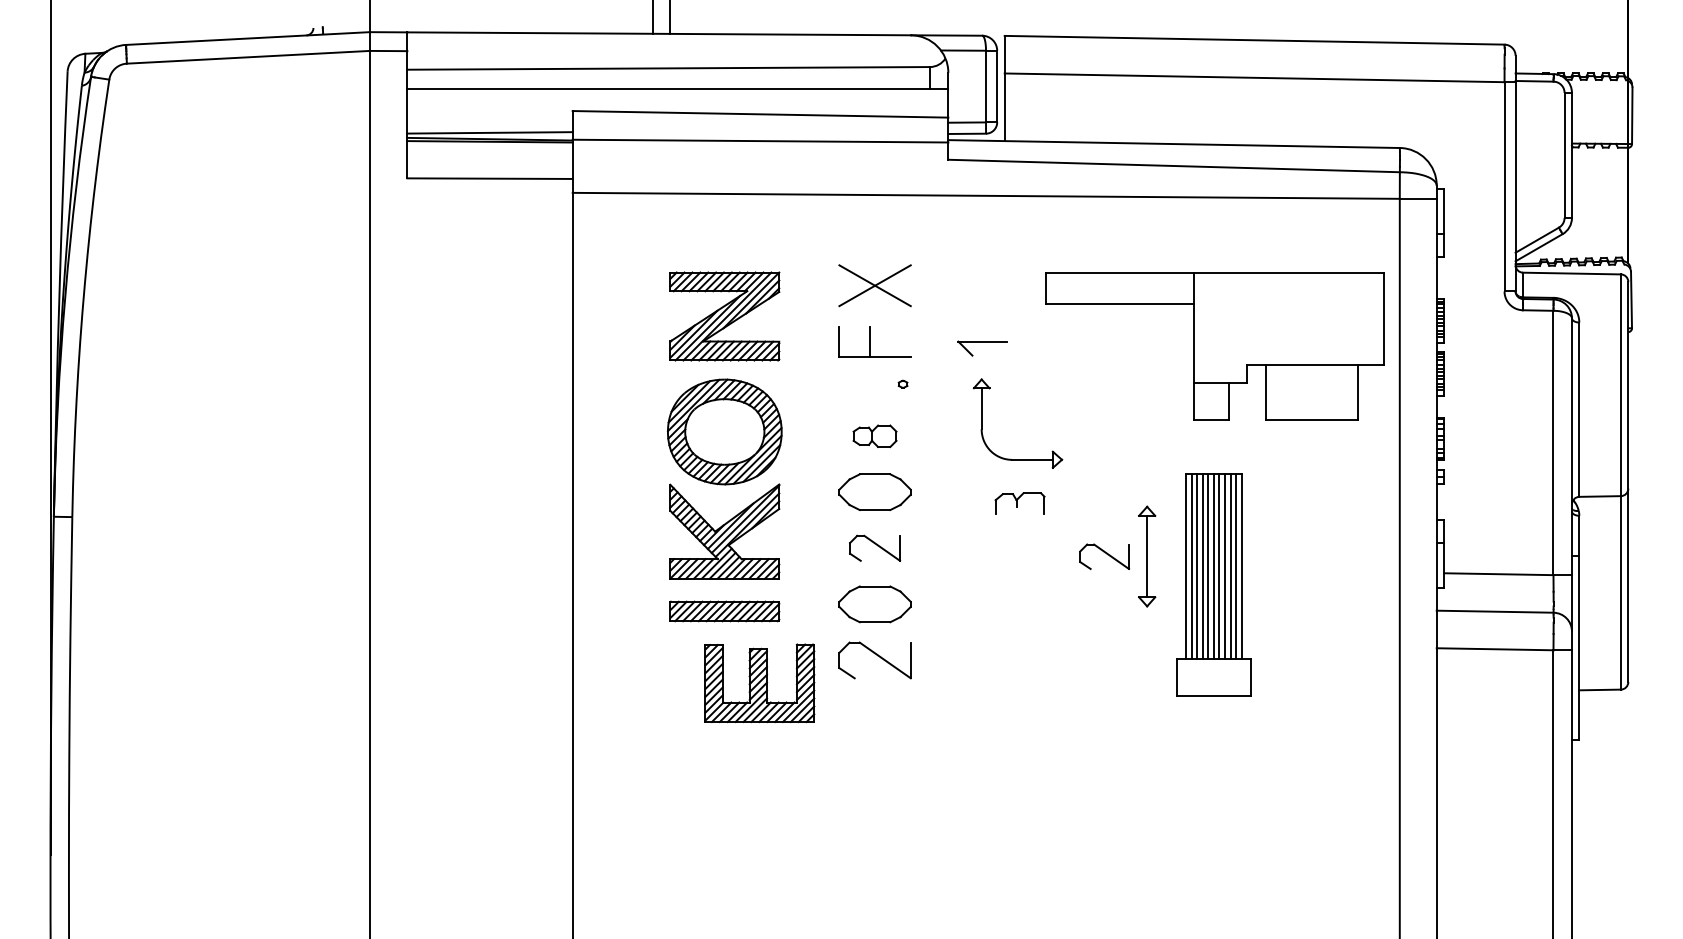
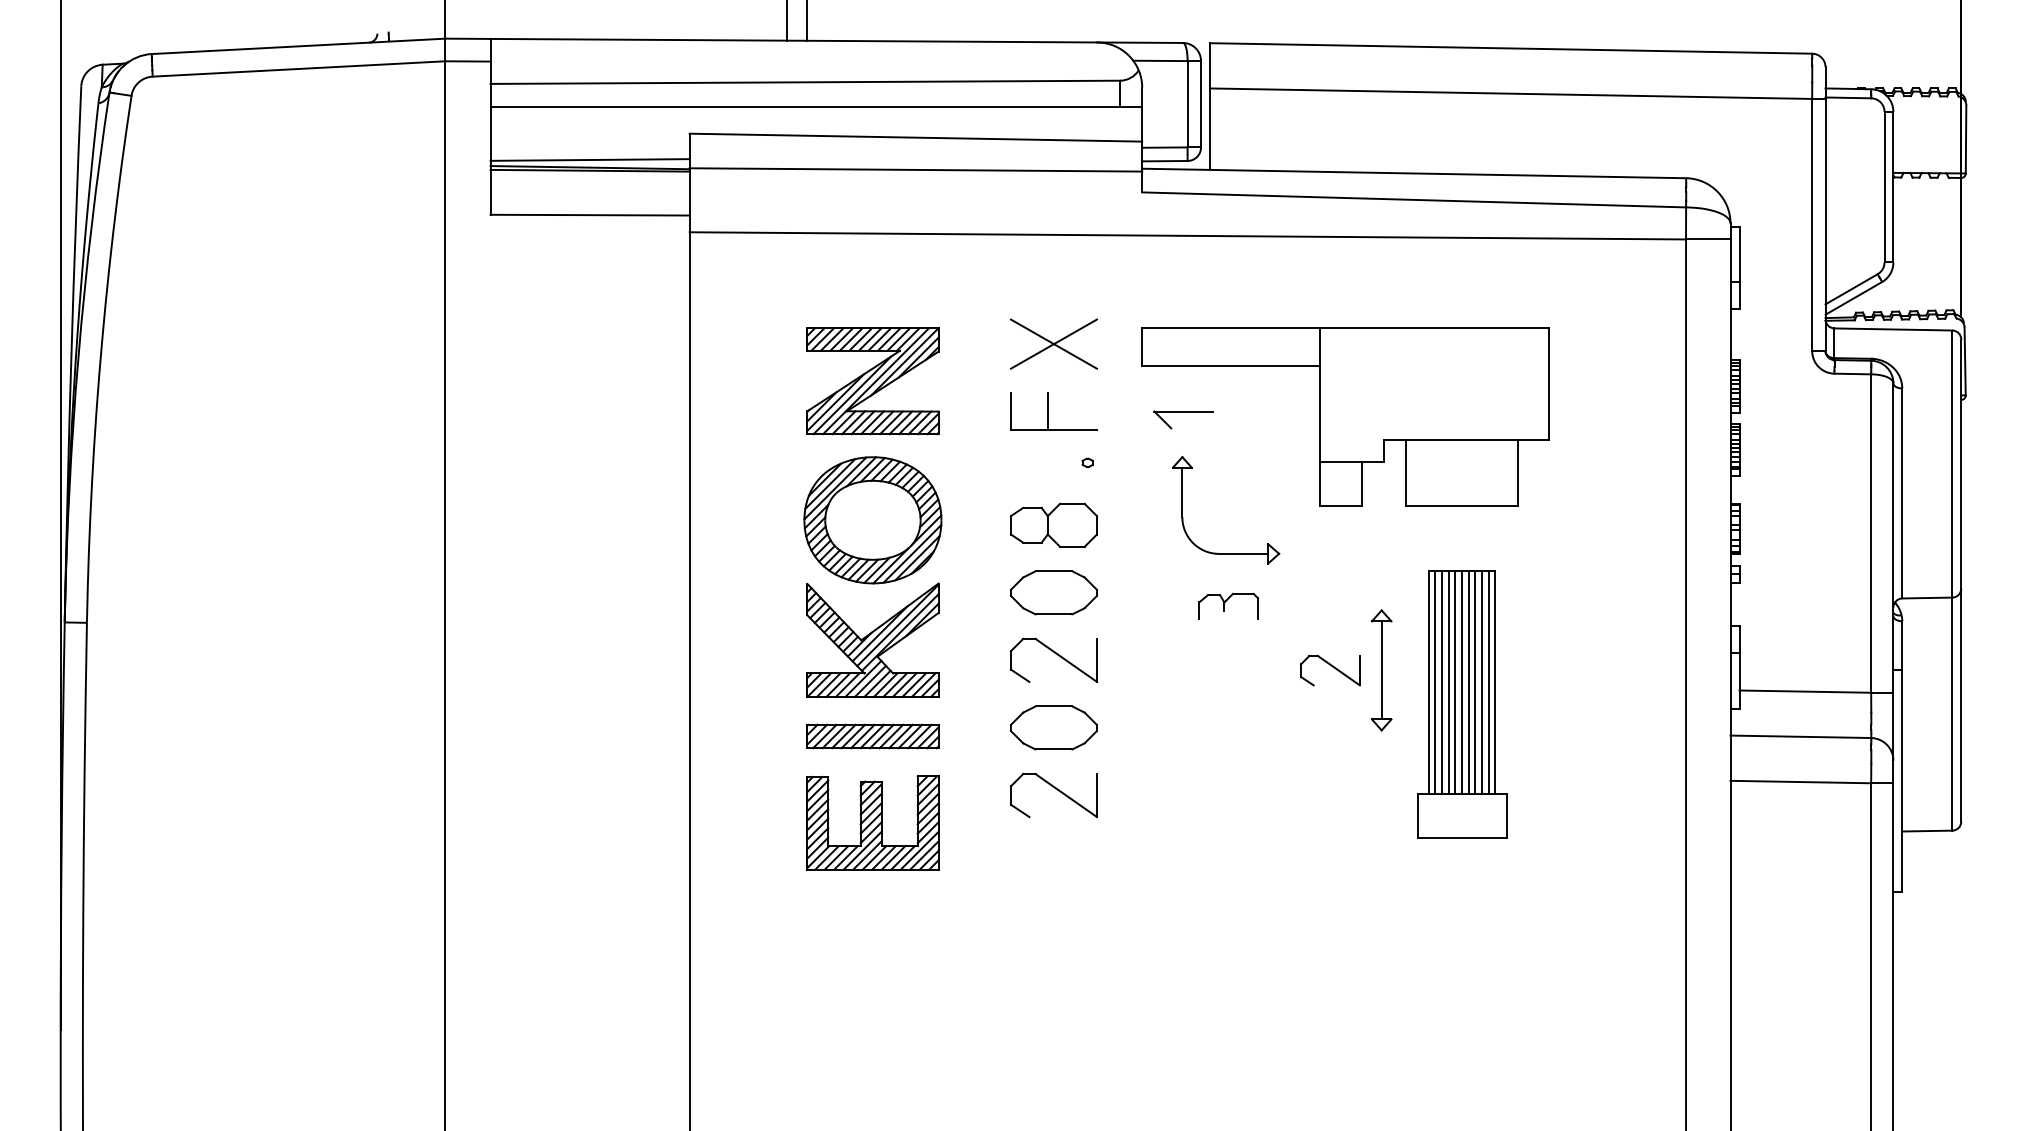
part: (1214, 346) -> (1344, 417), moved
part: (874, 436) -> (1053, 525), size x1.67
part: (874, 548) -> (1053, 660), size x1.43
part: (759, 683) -> (872, 823), moved

